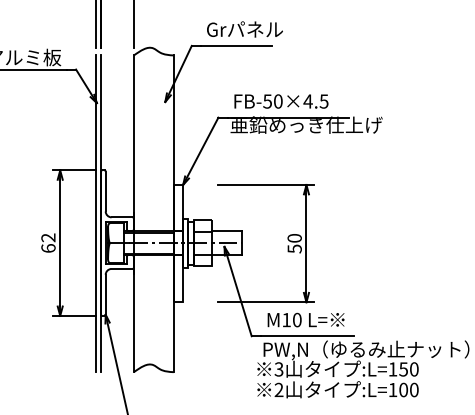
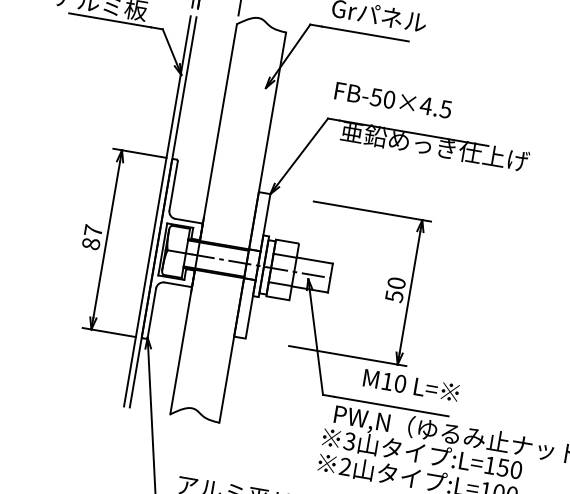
text: (281, 101) -> (393, 100), moved
text: (48, 242) -> (92, 236), 62 -> 87
text: (305, 319) -> (410, 384), moved

